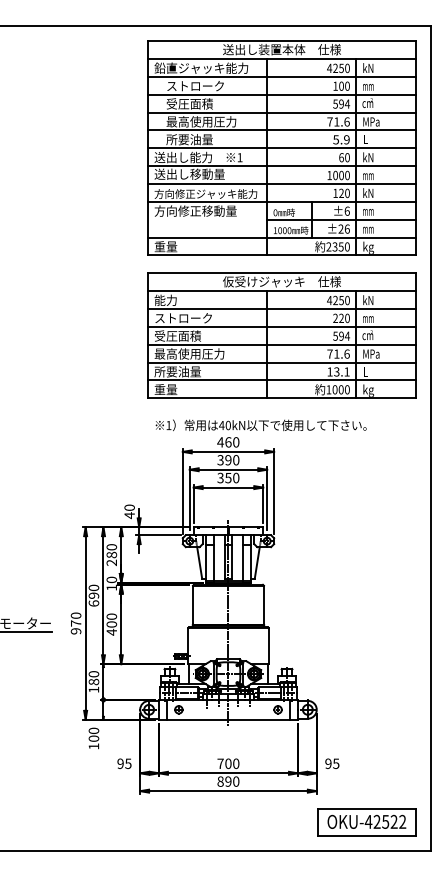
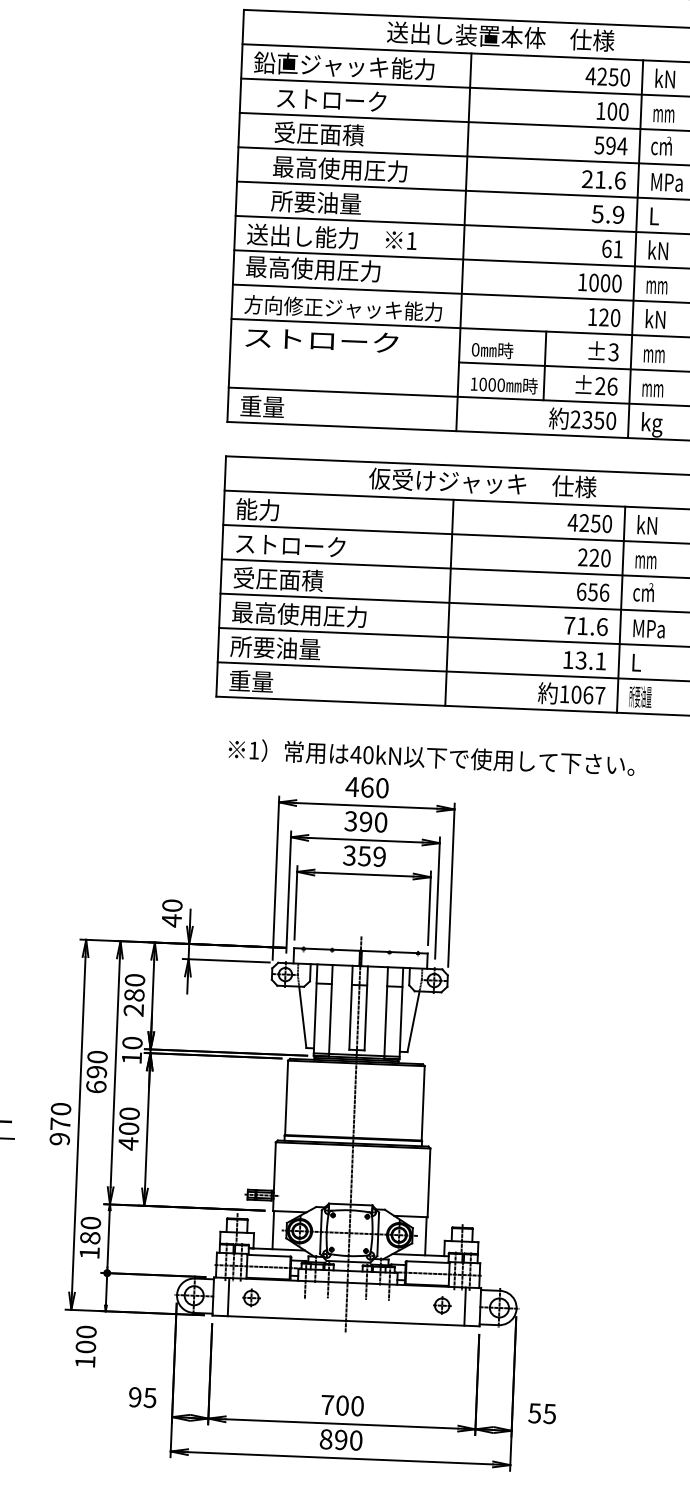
text: (329, 121) -> (586, 178), 71.6 -> 21.6
text: (347, 157) -> (618, 248), 60 -> 61
text: (189, 173) -> (313, 267), 送出し移動量 -> 最高使用圧力
text: (195, 210) -> (321, 339), 方向修正移動量 -> ストローク
text: (346, 210) -> (612, 350), ±6 -> ±3
text: (341, 335) -> (593, 590), 594 -> 656
text: (343, 389) -> (592, 694), 1000 -> 1067
text: (368, 390) -> (640, 698), kg -> 所要油量
text: (236, 478) -> (380, 857), 350 -> 359
text: (328, 763) -> (535, 1412), 95 -> 55

